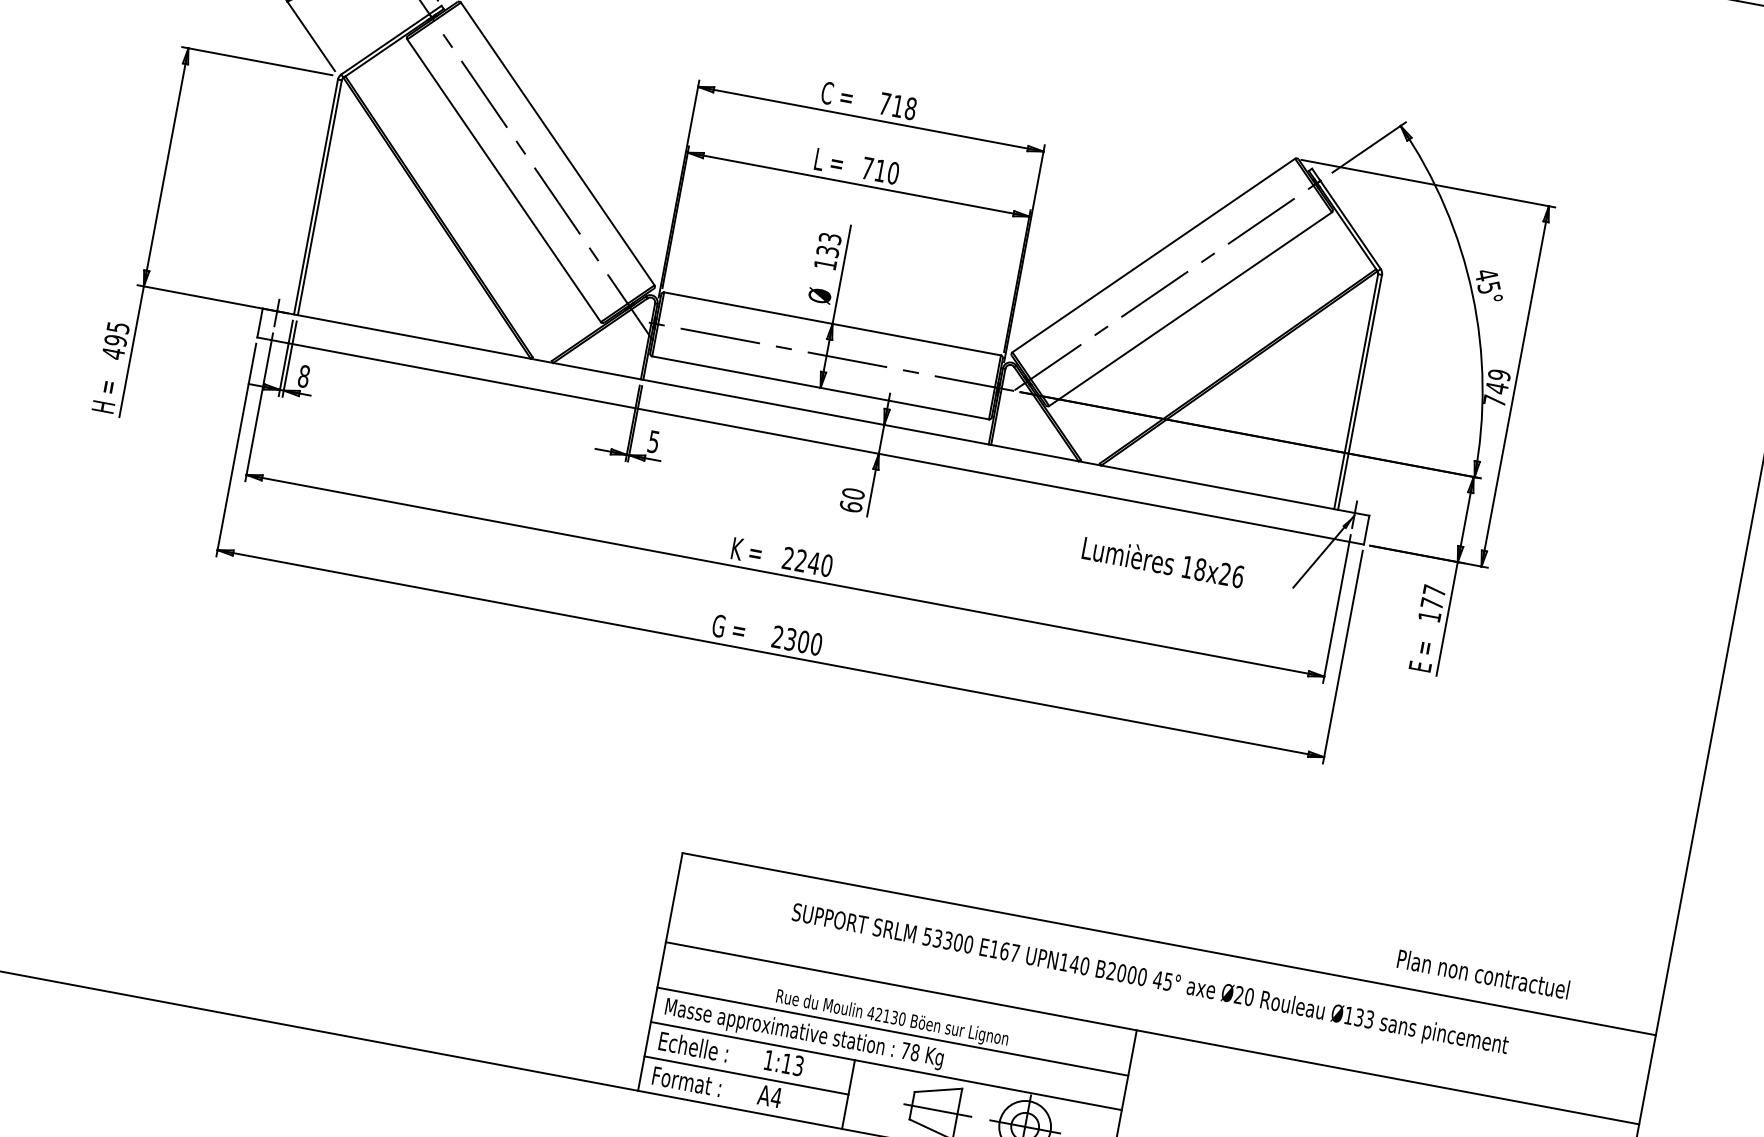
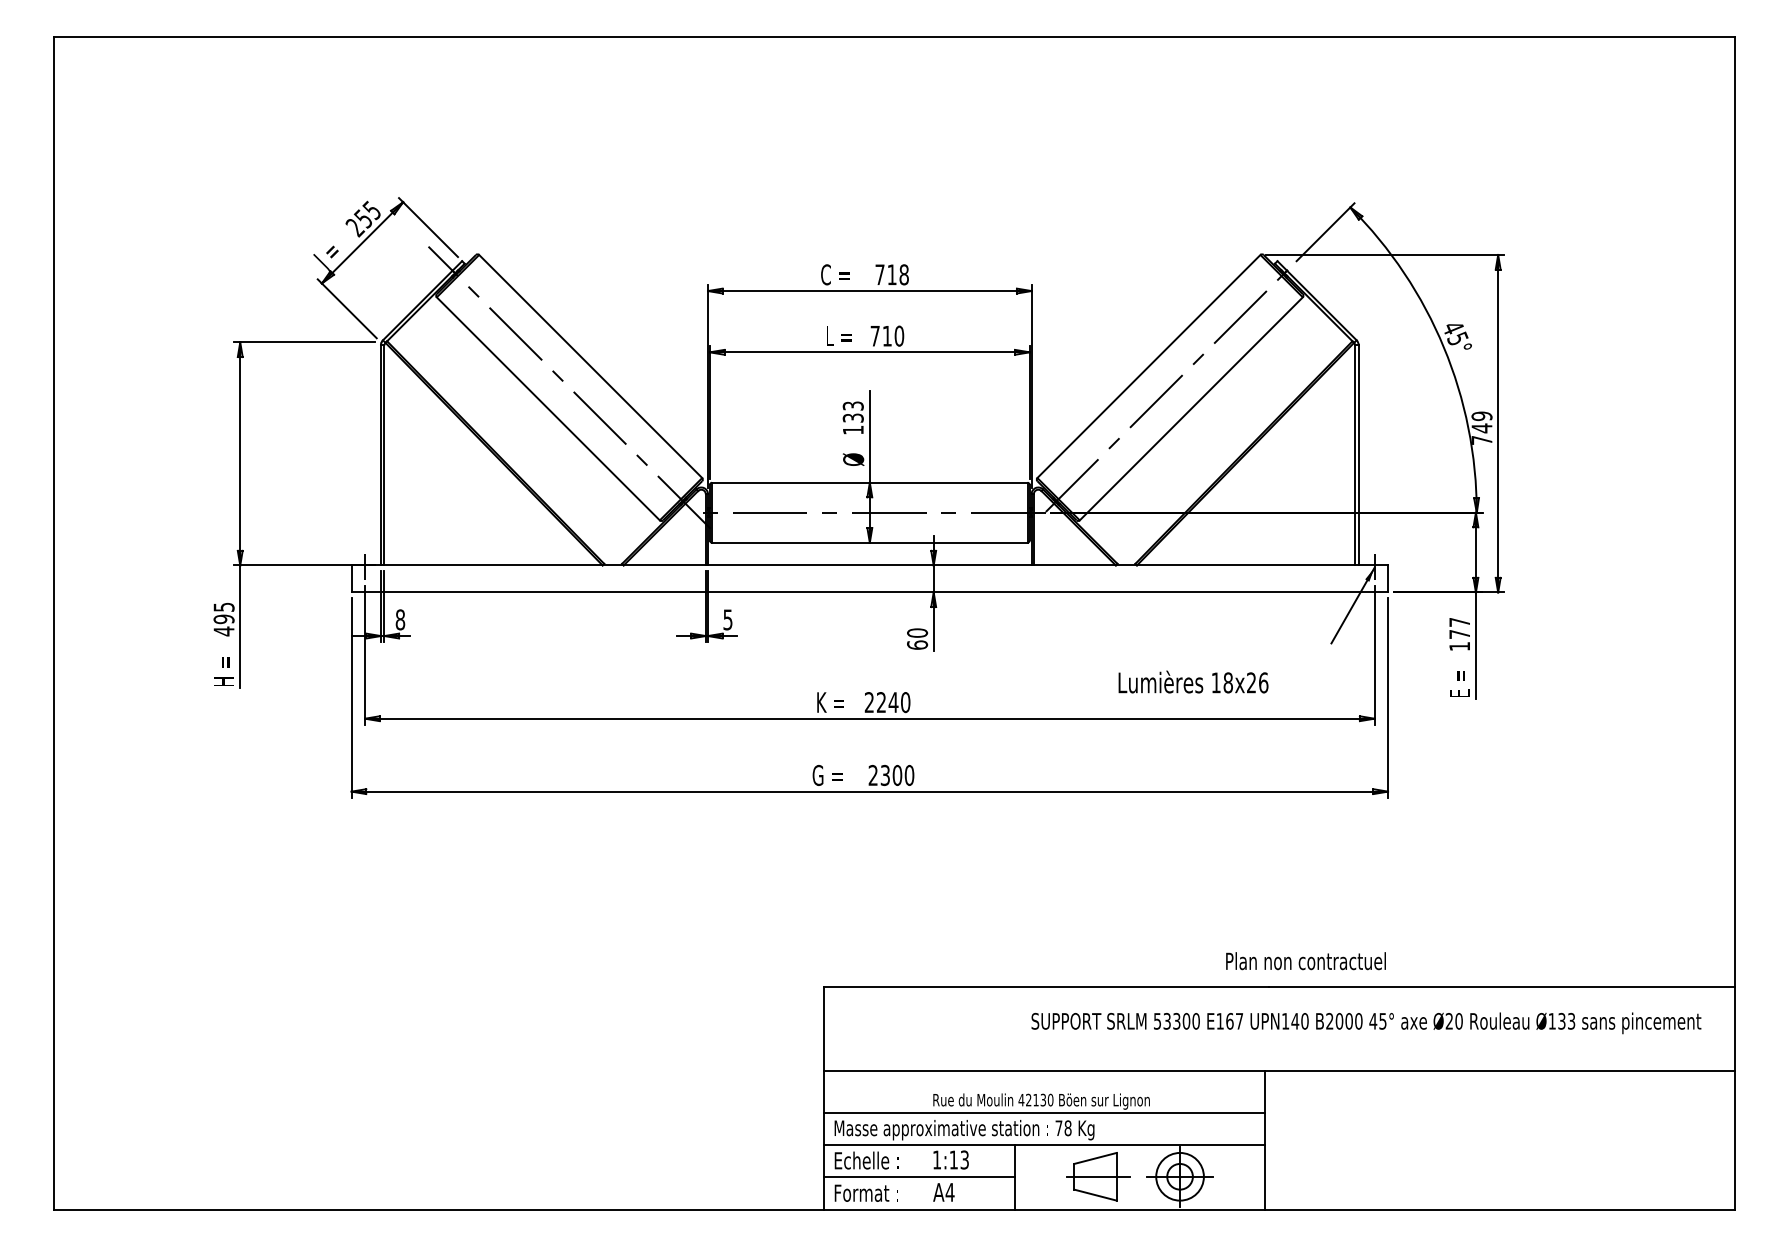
text: (1163, 561) -> (1193, 681), moved
text: (1482, 974) -> (1305, 961), moved
text: (1150, 980) -> (1366, 1023), moved

